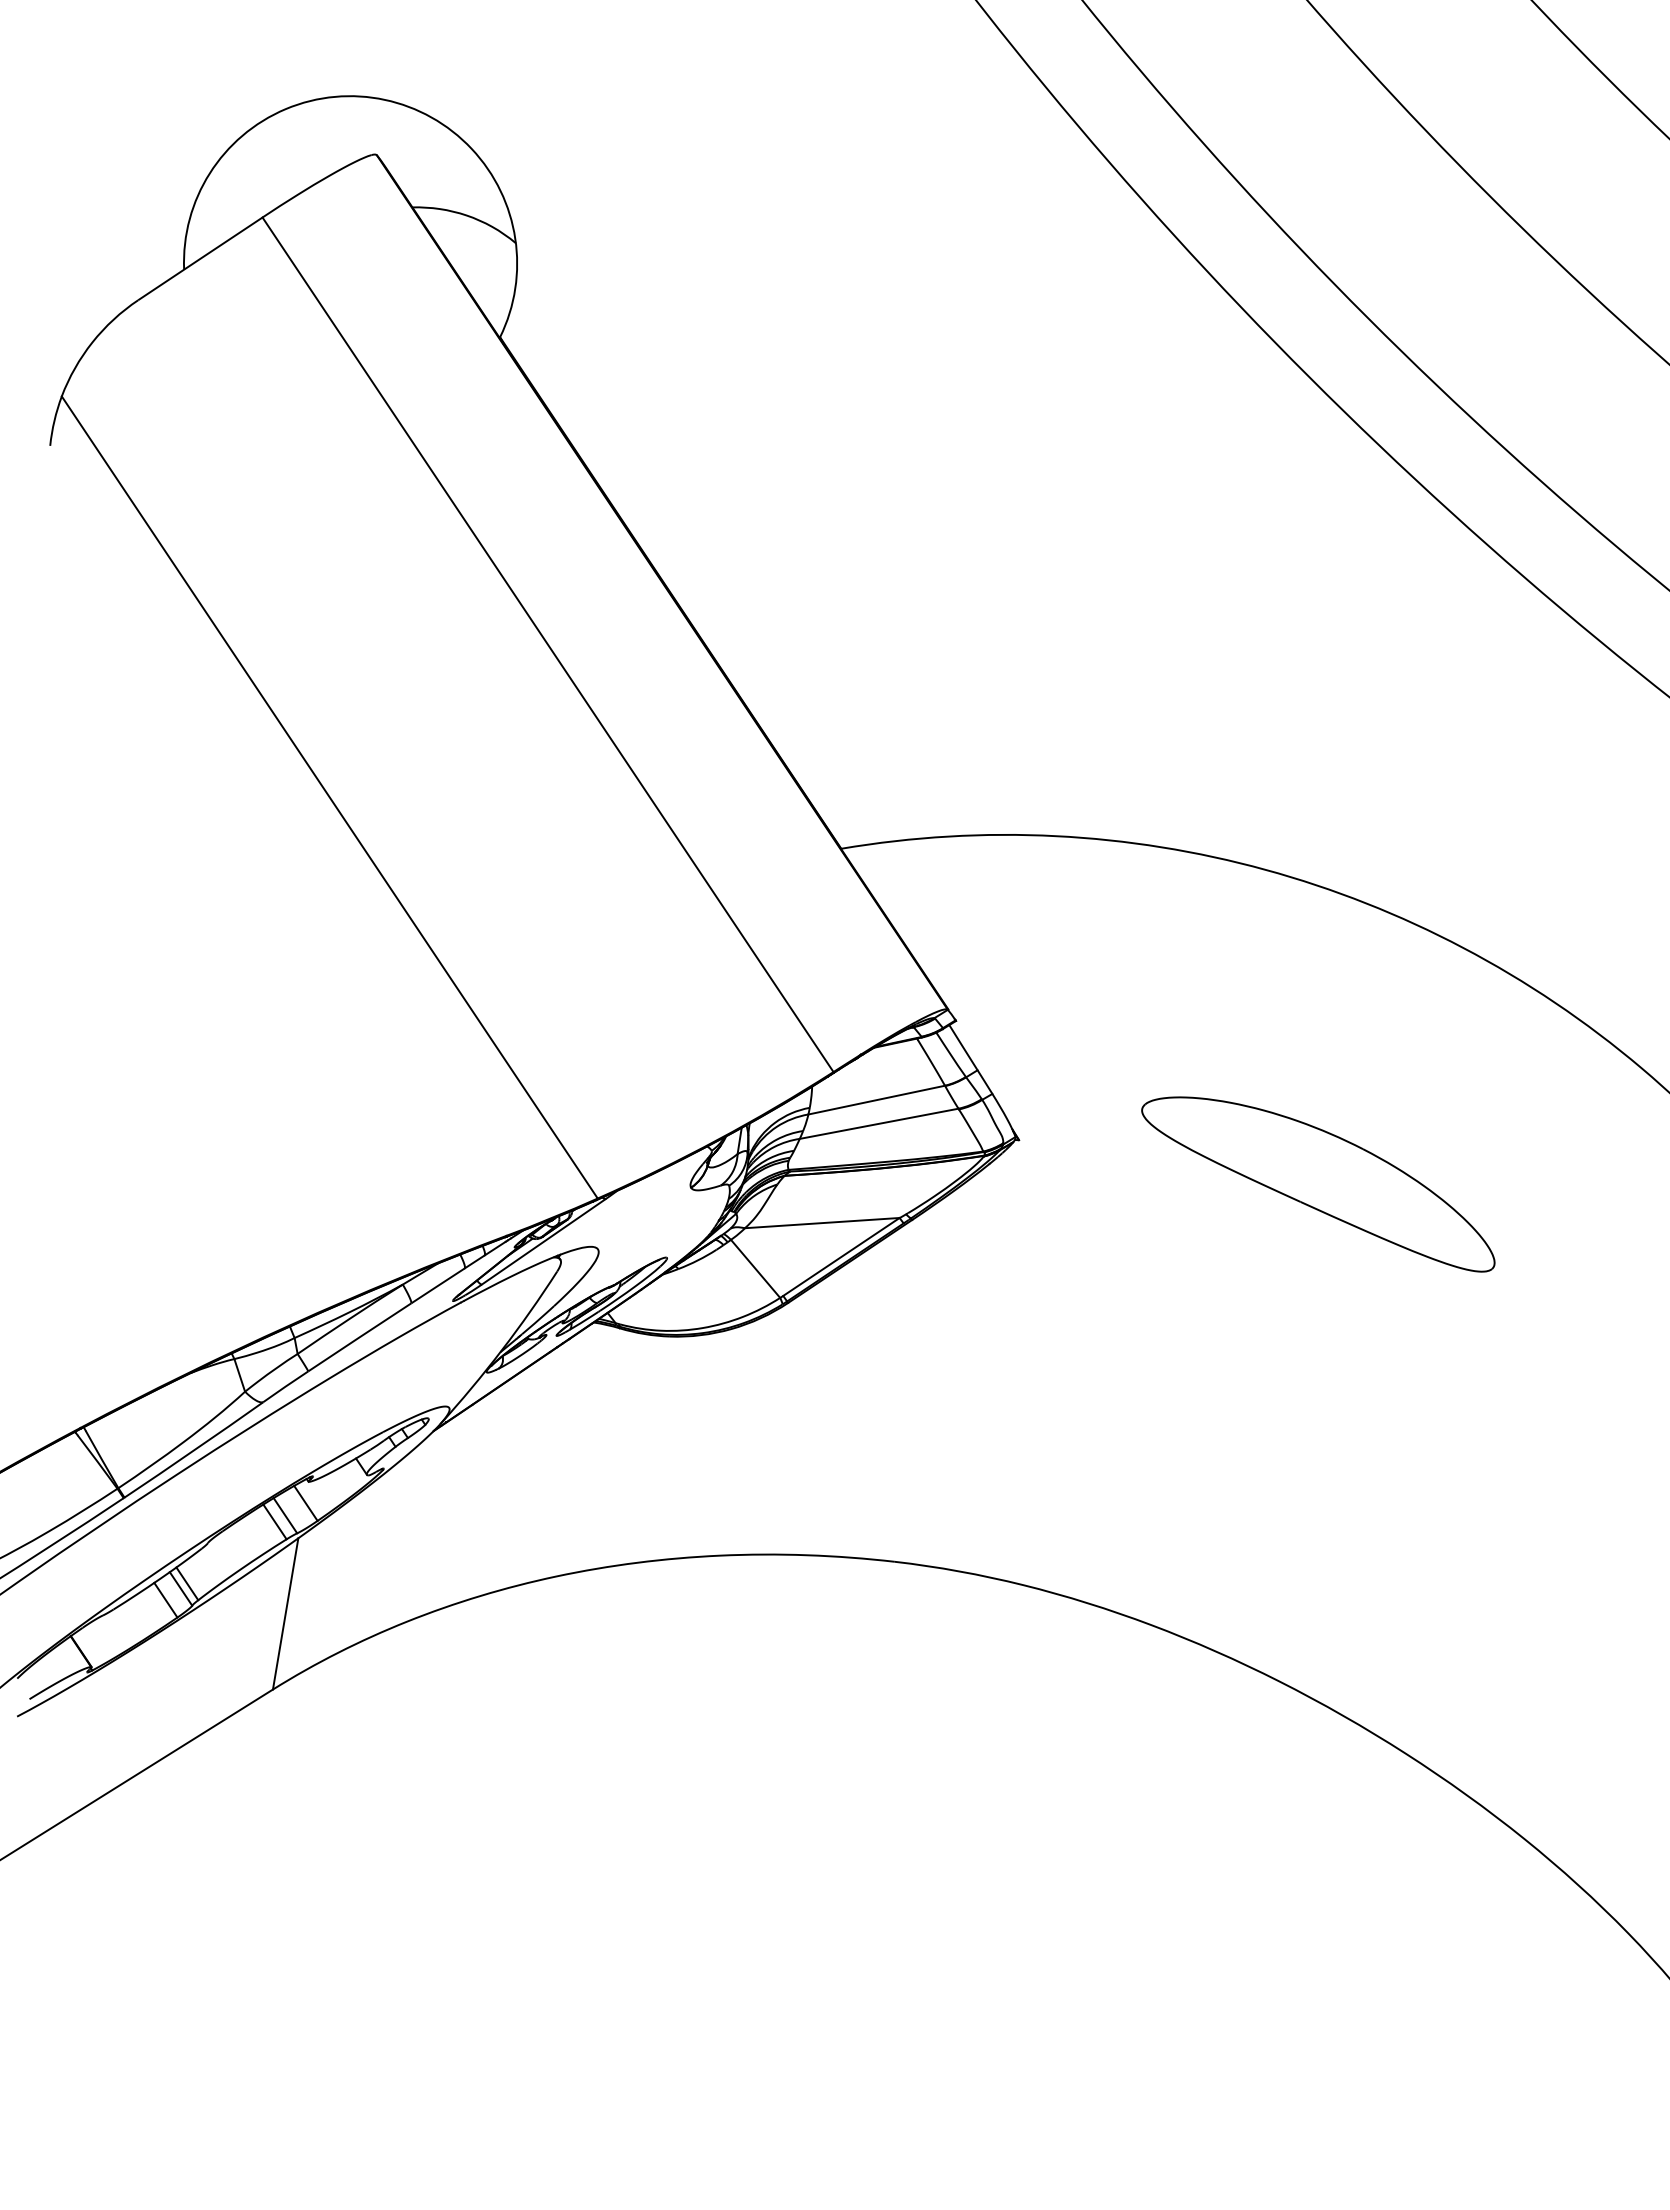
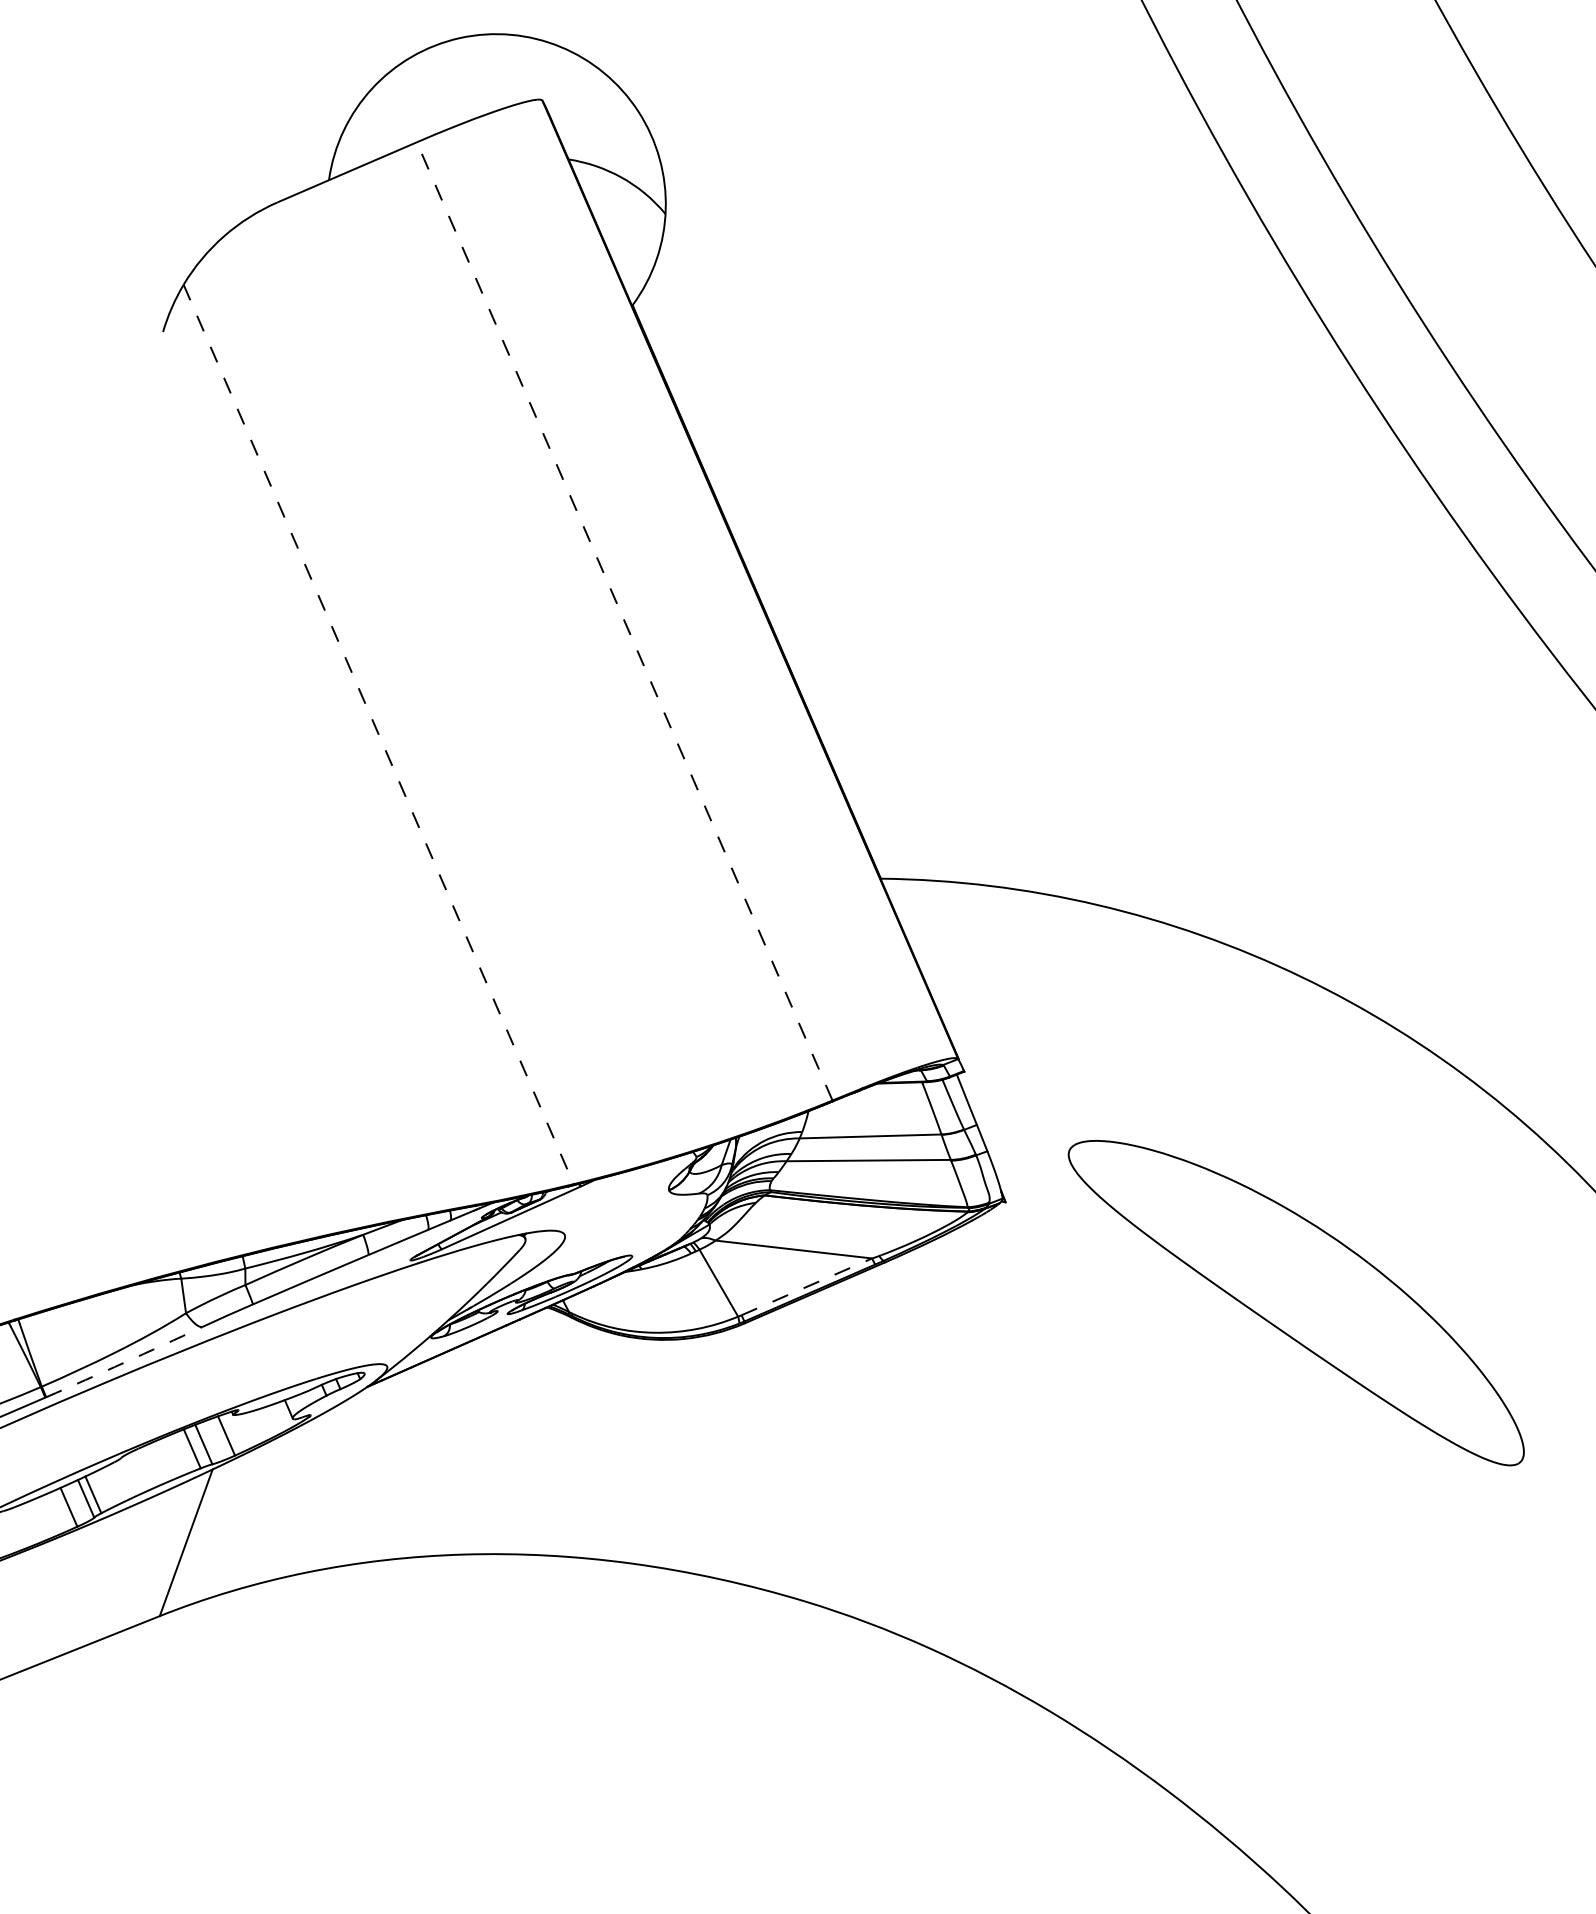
line: (548, 644) -> (625, 621), solid -> dashed
line: (330, 797) -> (379, 734), solid -> dashed
part: (1318, 1184) -> (1297, 1301), size x1.4
line: (841, 1256) -> (806, 1286), solid -> dashed
arc: (194, 1450) -> (124, 1362), solid -> dashed

